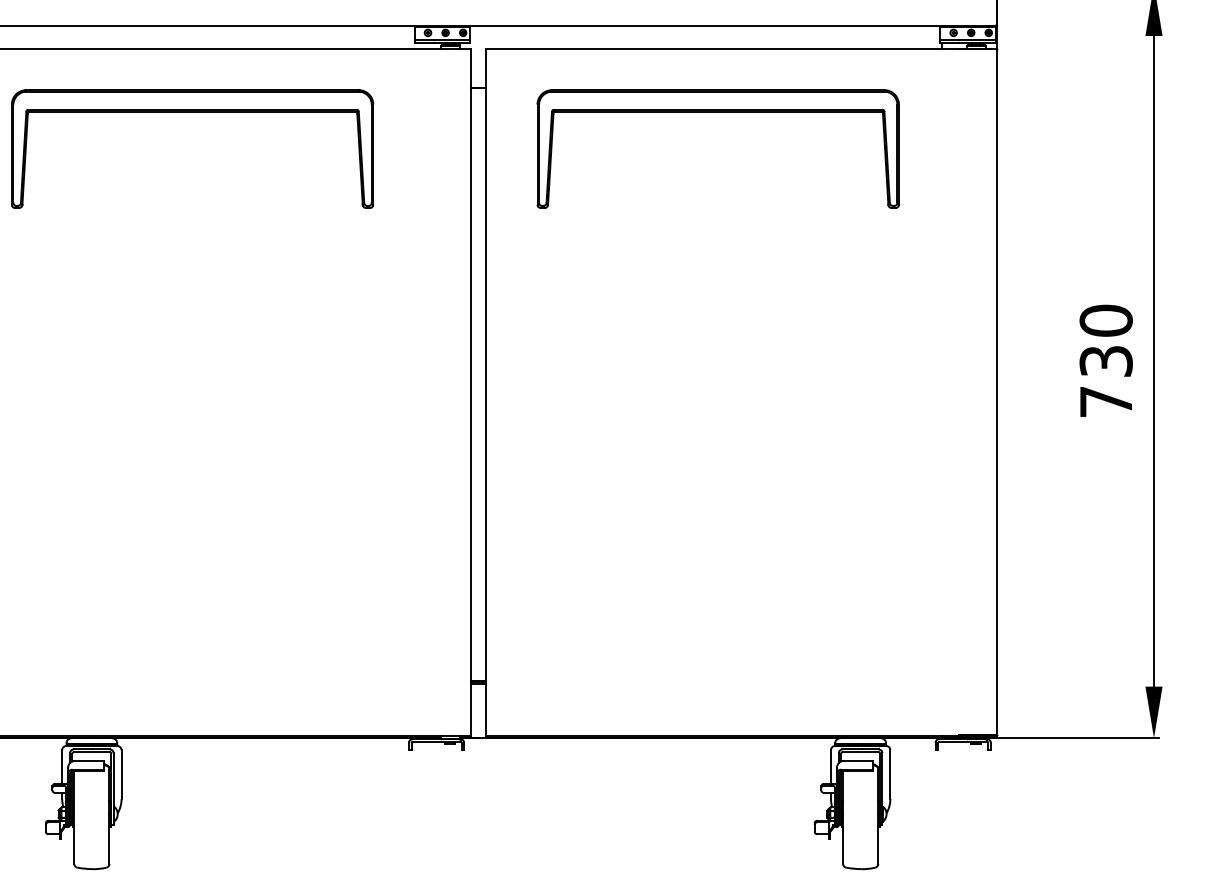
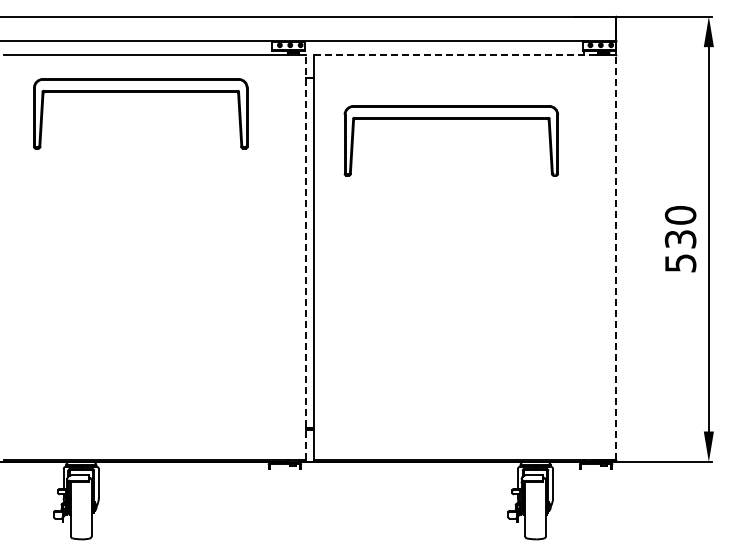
line: (723, 48) -> (454, 54), solid -> dashed
part: (716, 112) -> (450, 119), moved
line: (471, 392) -> (305, 257), solid -> dashed
line: (997, 392) -> (616, 257), solid -> dashed
text: (1106, 402) -> (680, 263), 730 -> 530

